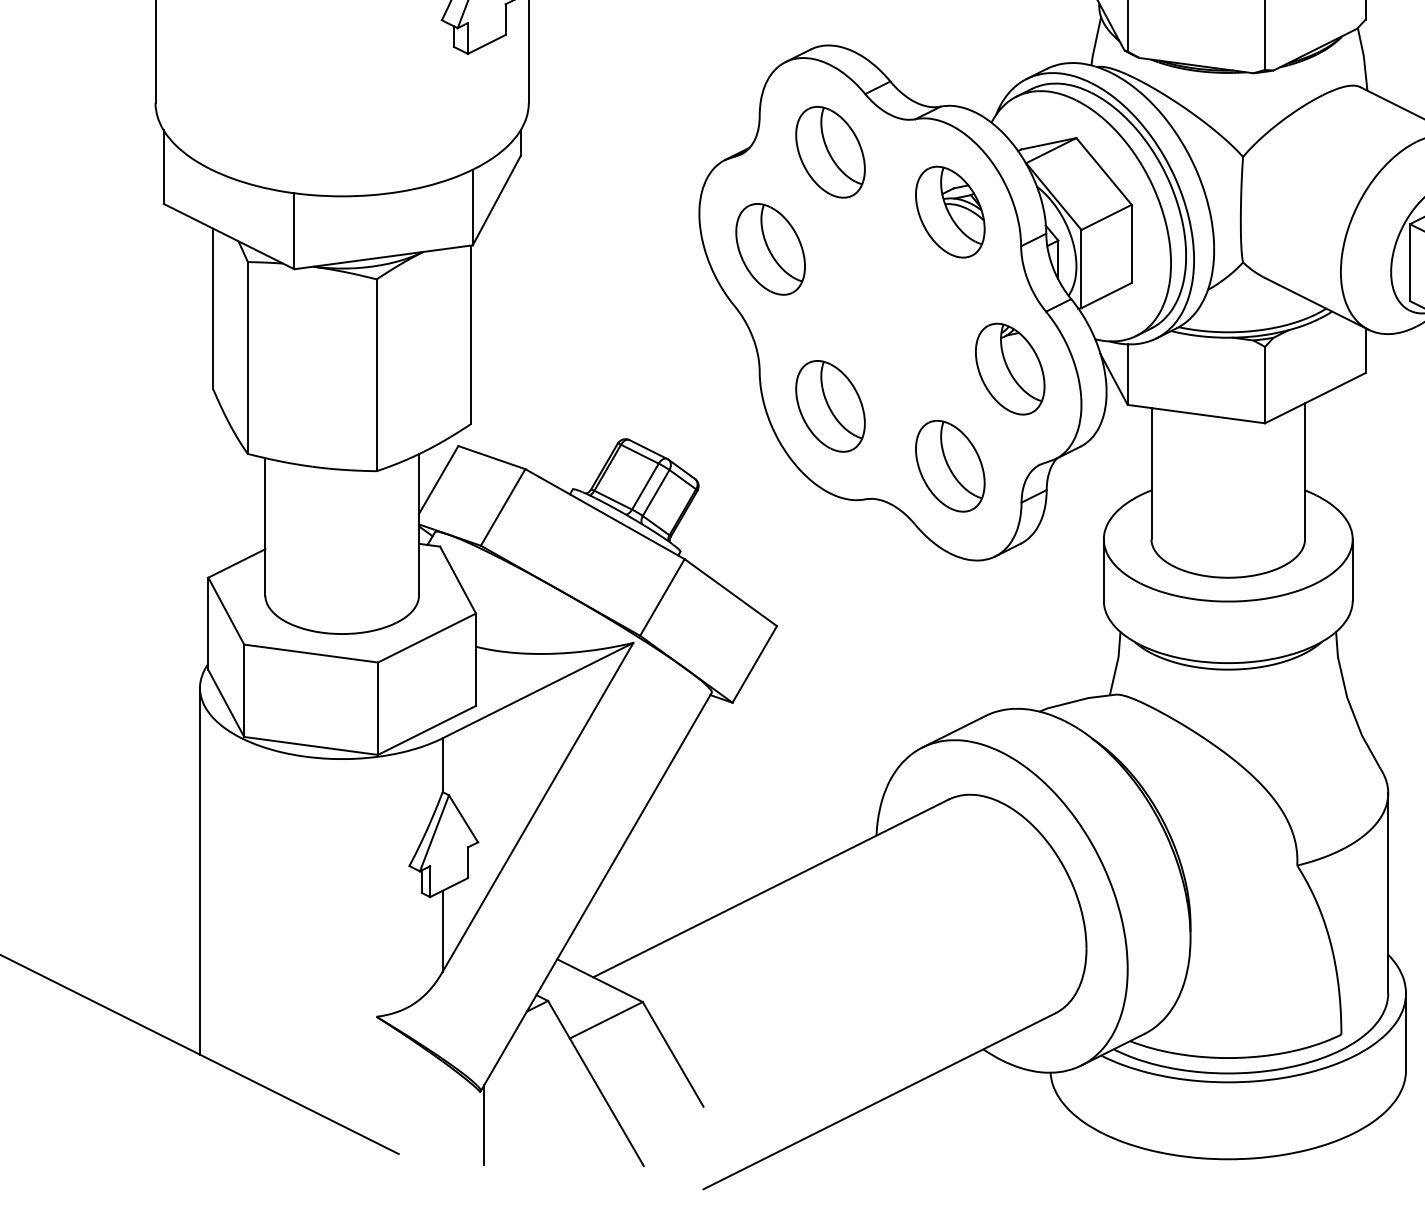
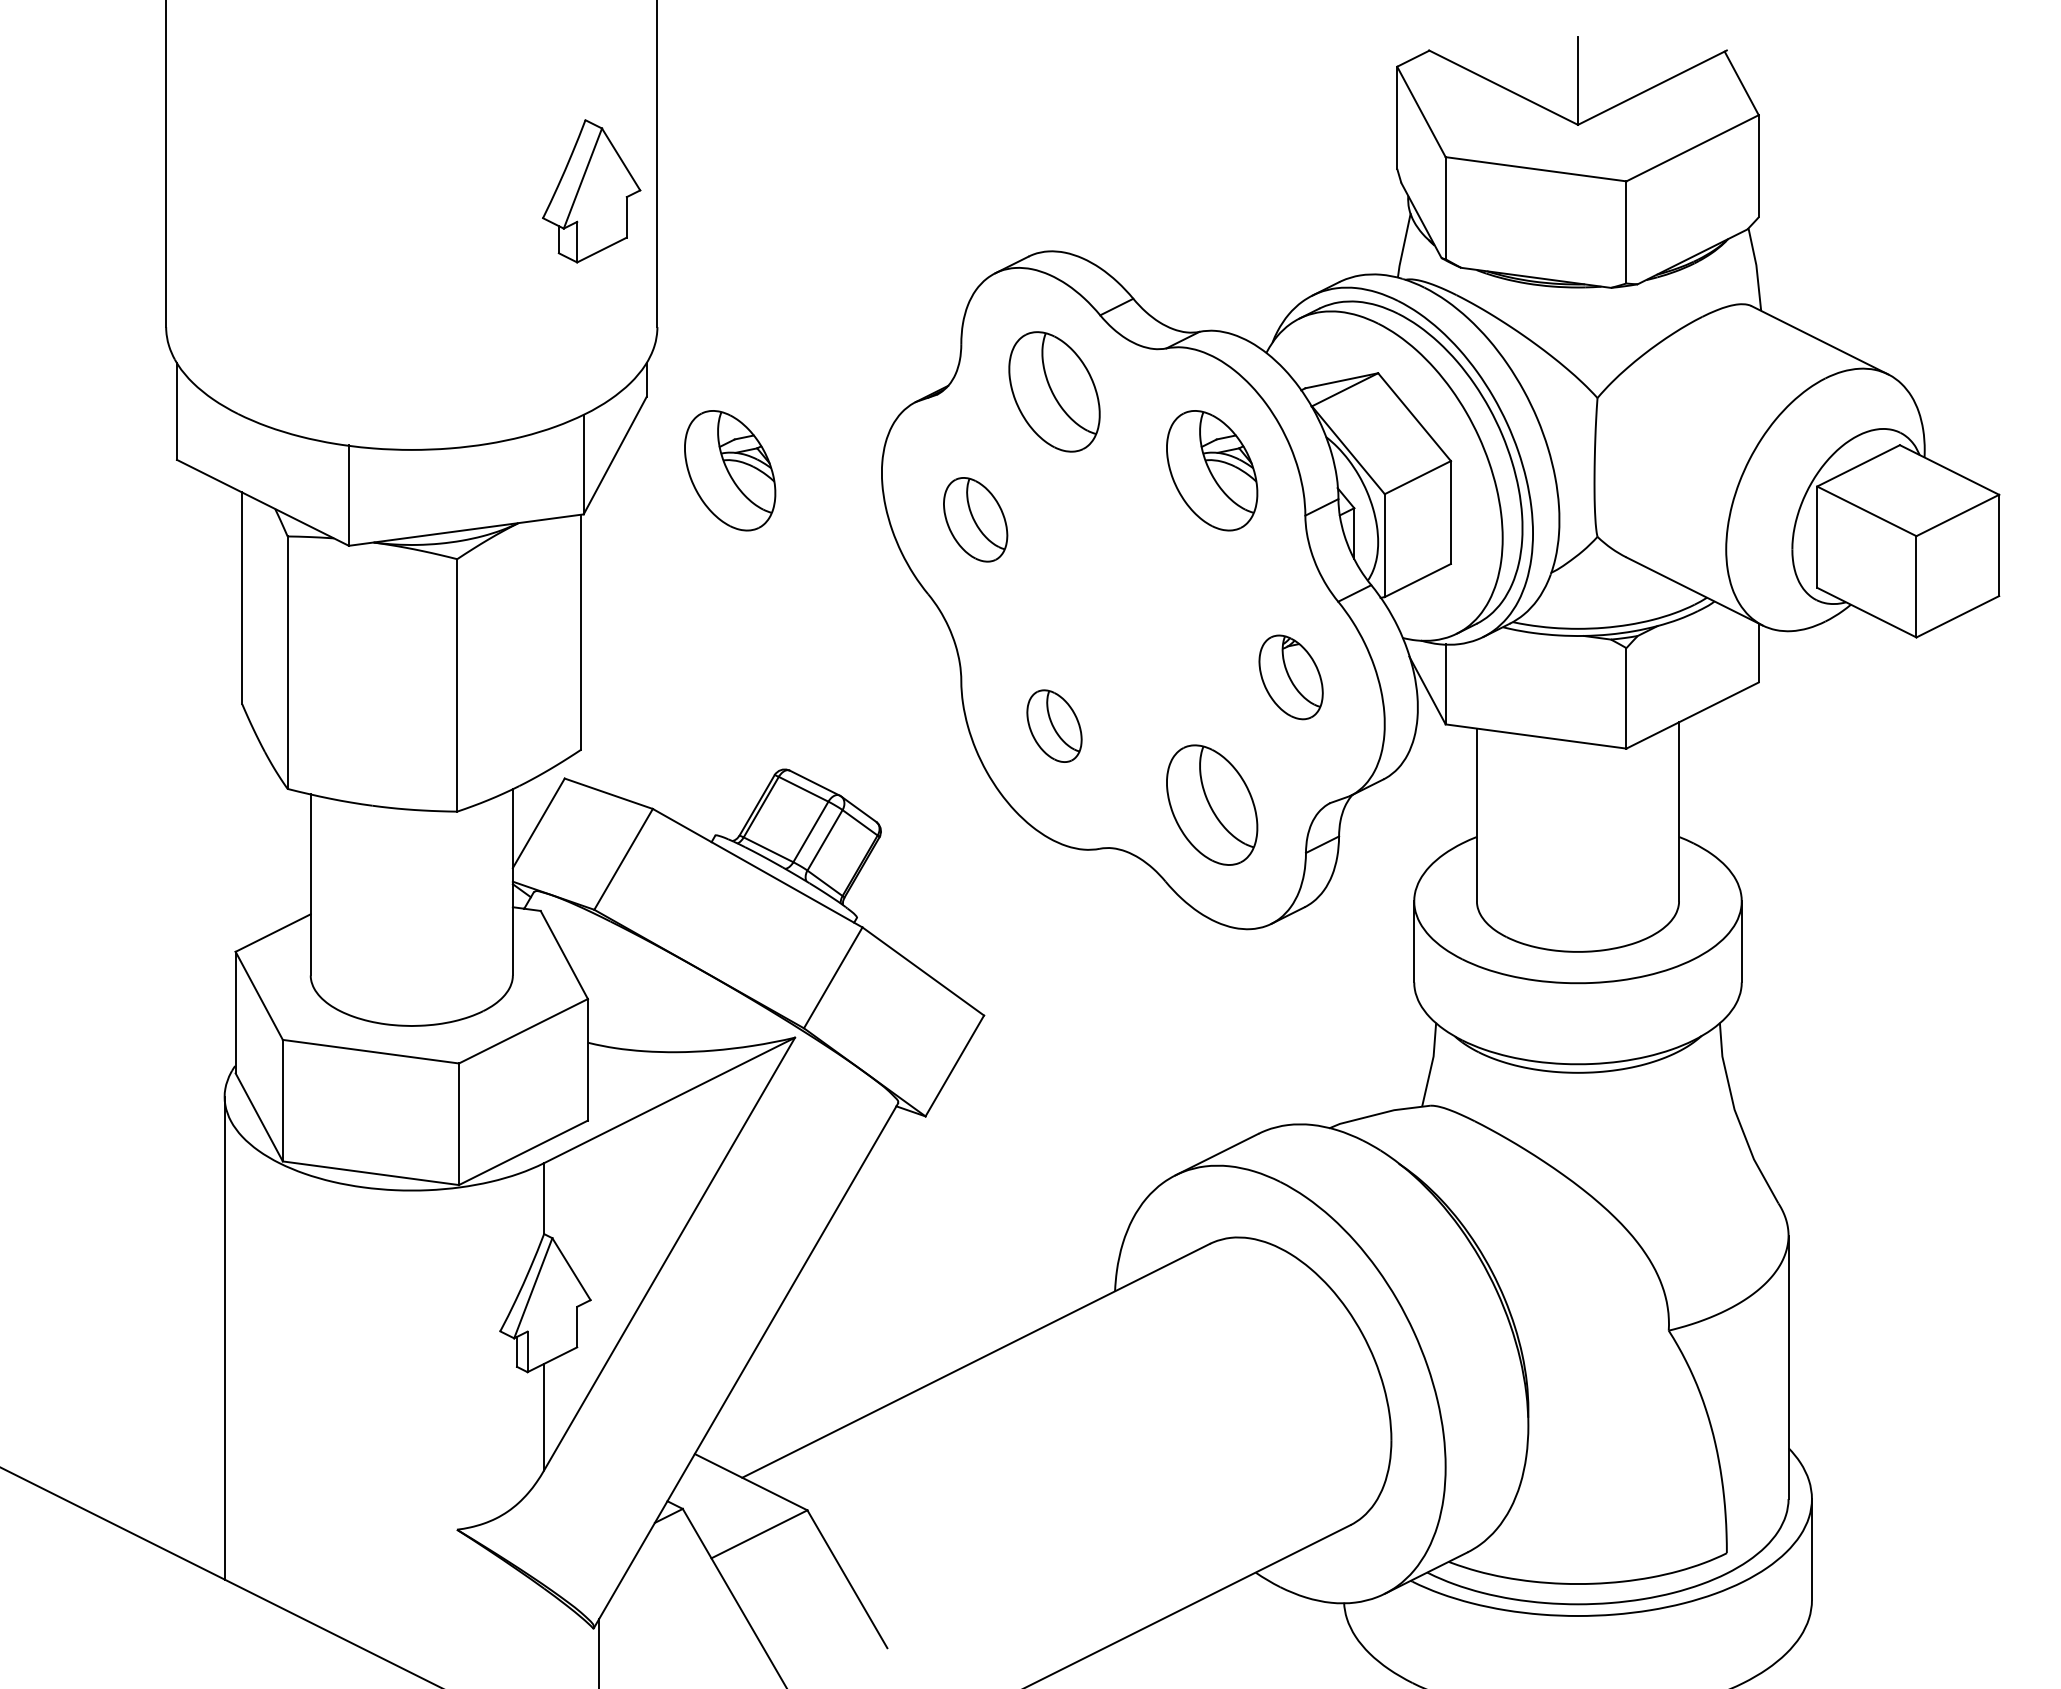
part: (584, 211) -> (730, 470), added
part: (770, 249) -> (975, 519), size x0.7
part: (1010, 369) -> (1291, 677), size x0.7
part: (830, 405) -> (1054, 725), size x0.6

